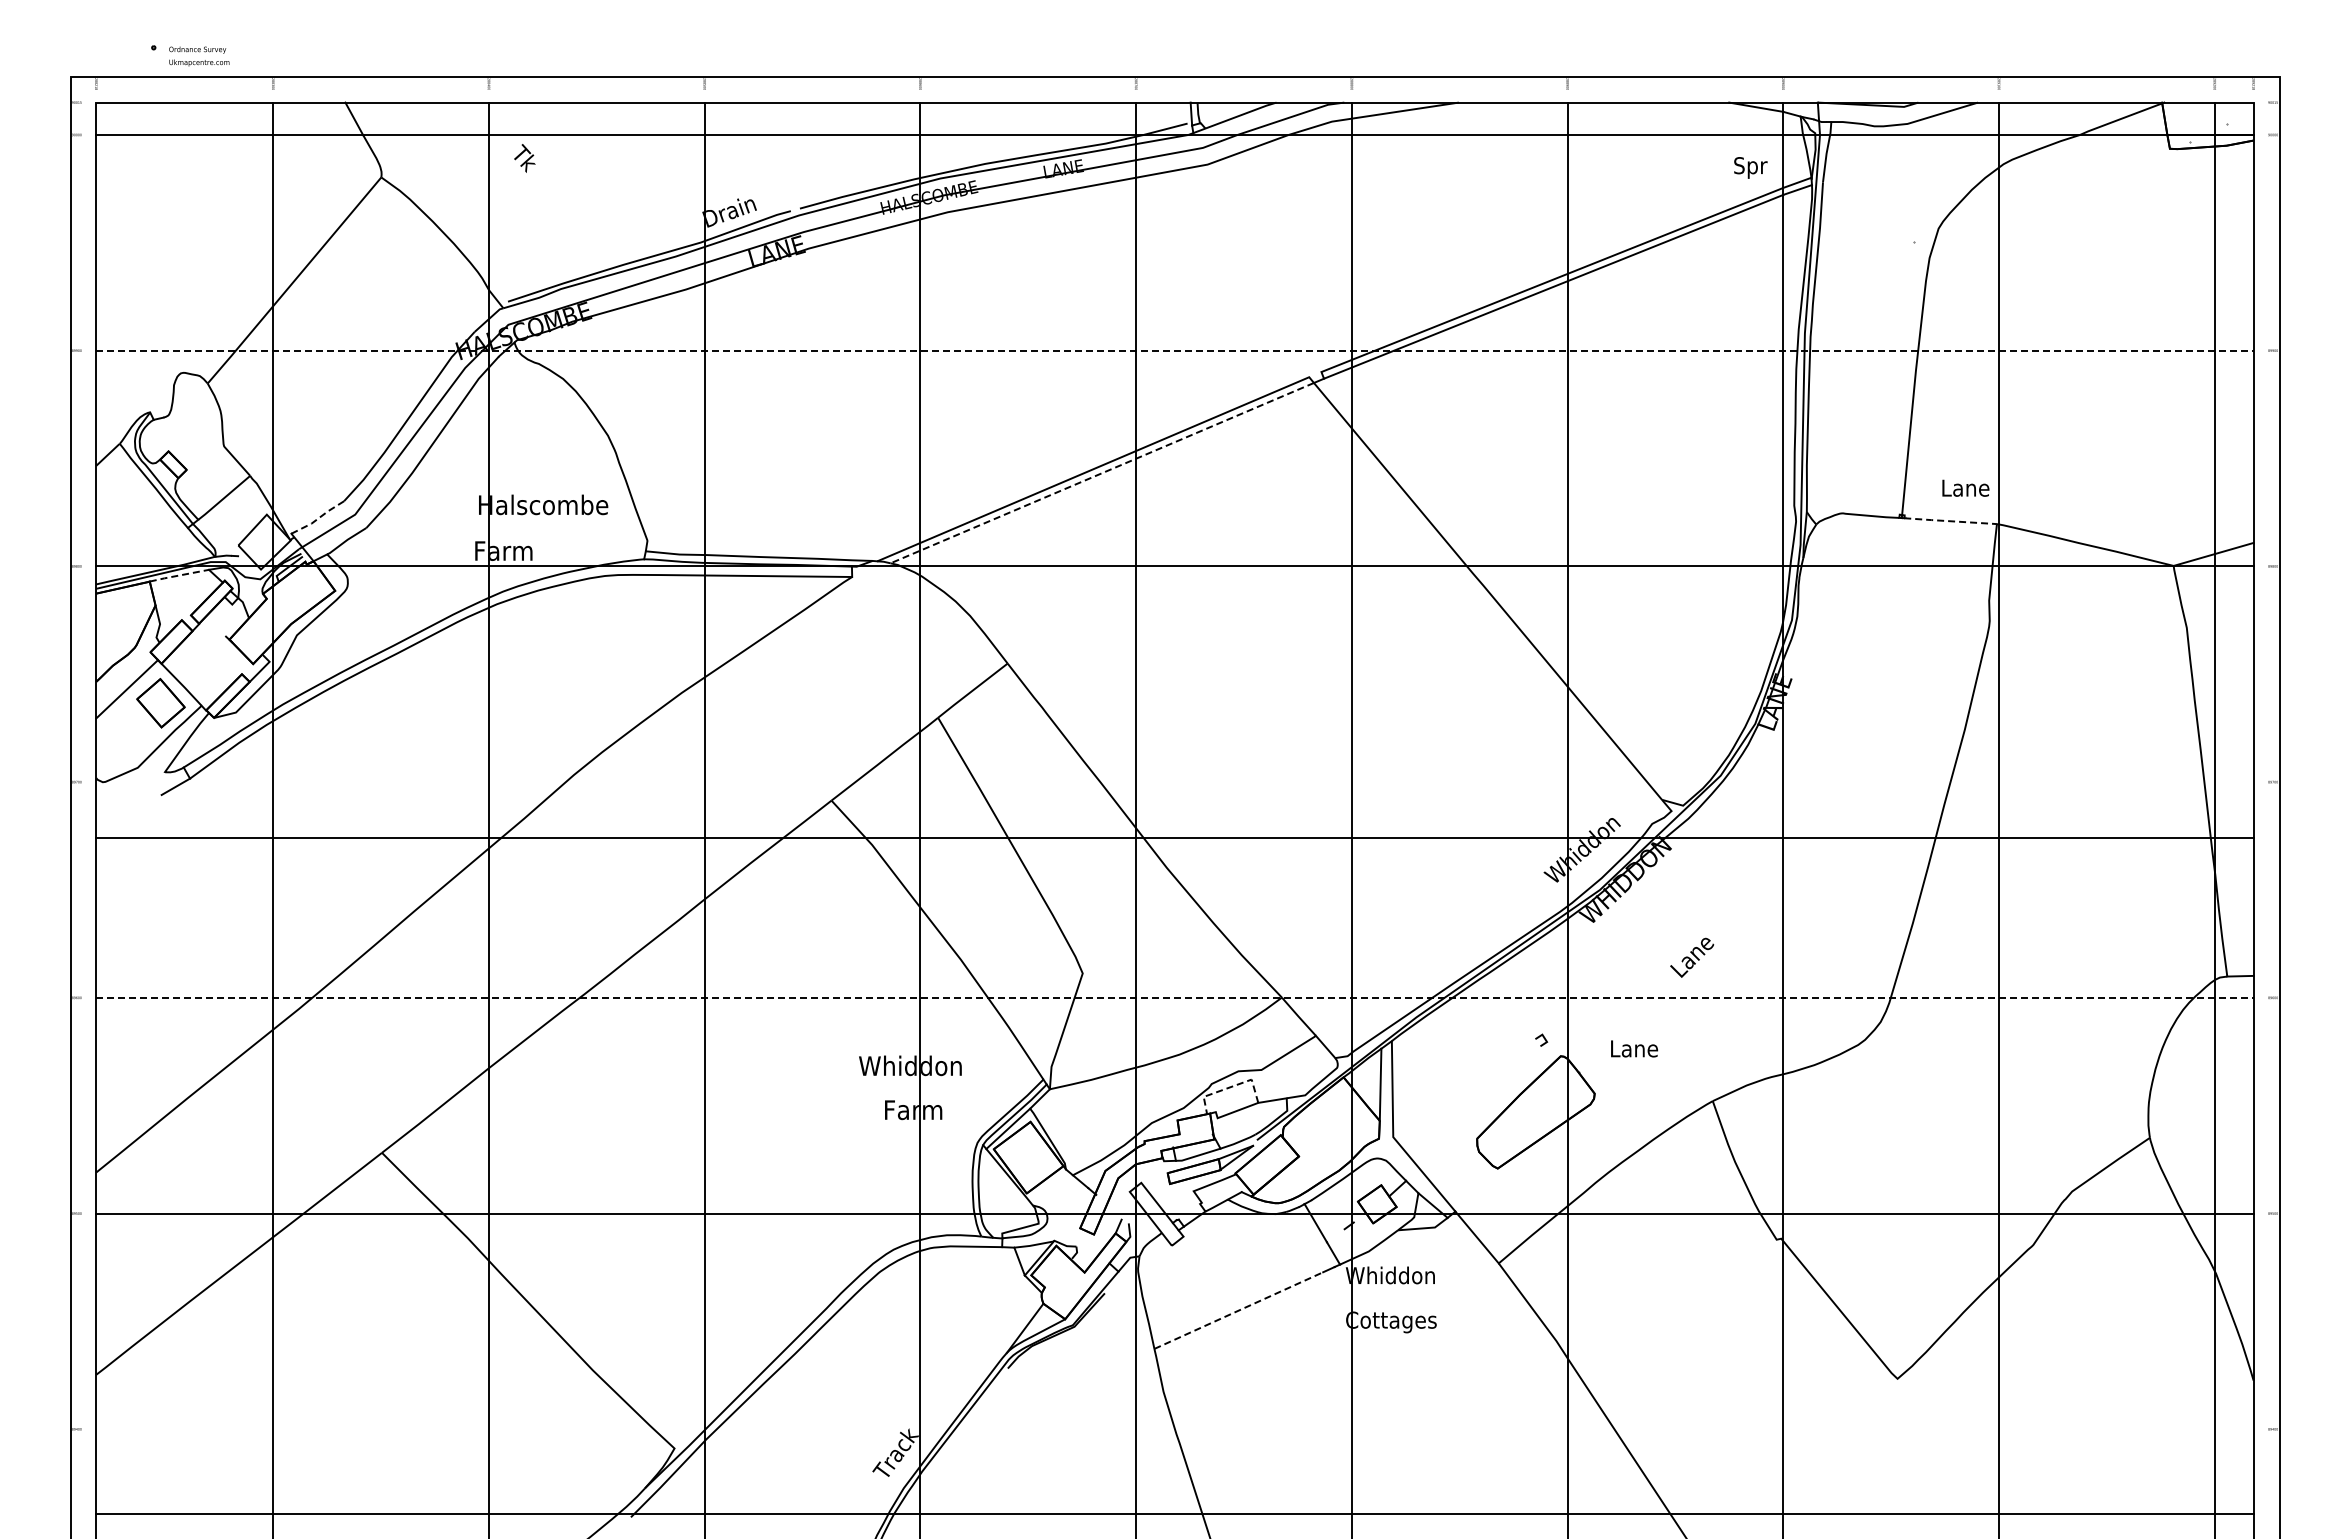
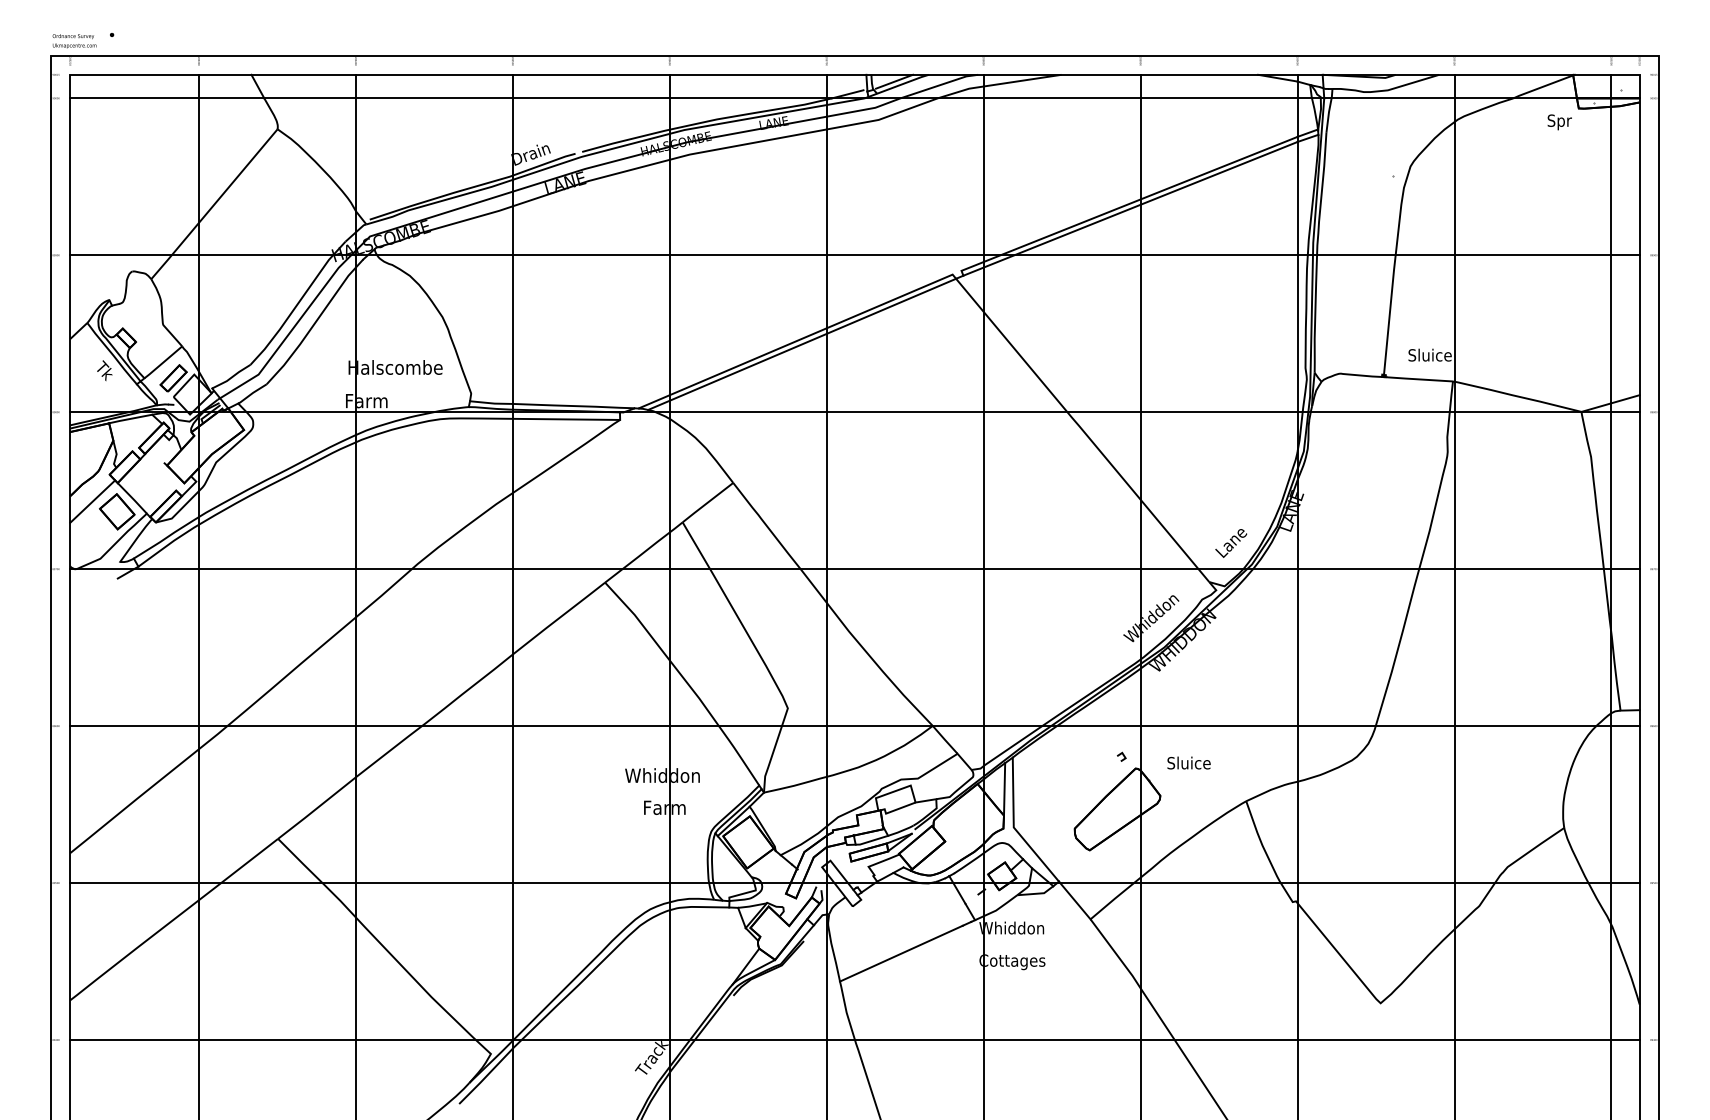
text: (199, 56) -> (74, 41), moved
line: (1228, 111) -> (893, 81), added
text: (524, 158) -> (104, 370), moved
text: (1750, 167) -> (1559, 122), moved
line: (1174, 350) -> (854, 255), dashed -> solid
line: (1101, 473) -> (801, 344), dashed -> solid
text: (1965, 487) -> (1430, 354), Lane -> Sluice
line: (318, 518) -> (231, 377), dashed -> solid
part: (238, 519) -> (173, 378), added
line: (1950, 521) -> (1419, 379), dashed -> solid
line: (179, 575) -> (130, 418), dashed -> solid
line: (1174, 838) -> (854, 569), moved
text: (1692, 957) -> (1231, 543), moved
line: (1174, 997) -> (854, 725), dashed -> solid
text: (1633, 1048) -> (1188, 762), Lane -> Sluice
line: (1231, 1087) -> (896, 791), dashed -> solid
line: (1238, 1310) -> (901, 953), dashed -> solid
line: (1174, 1514) -> (854, 1040), moved

